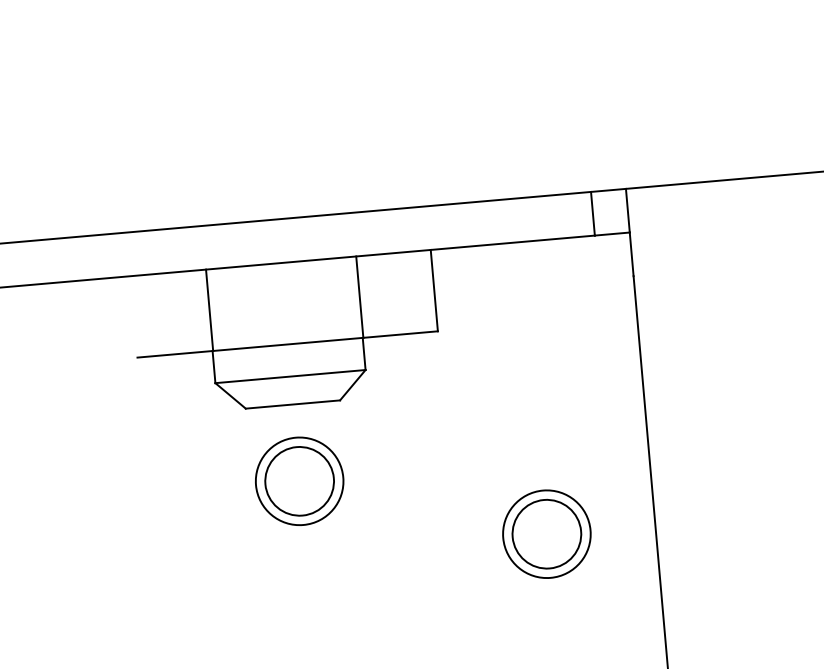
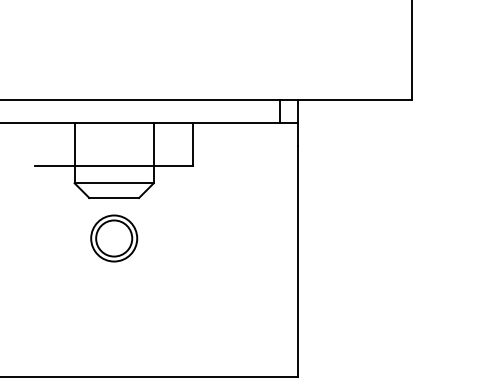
part: (547, 534) -> (241, 277), removed

